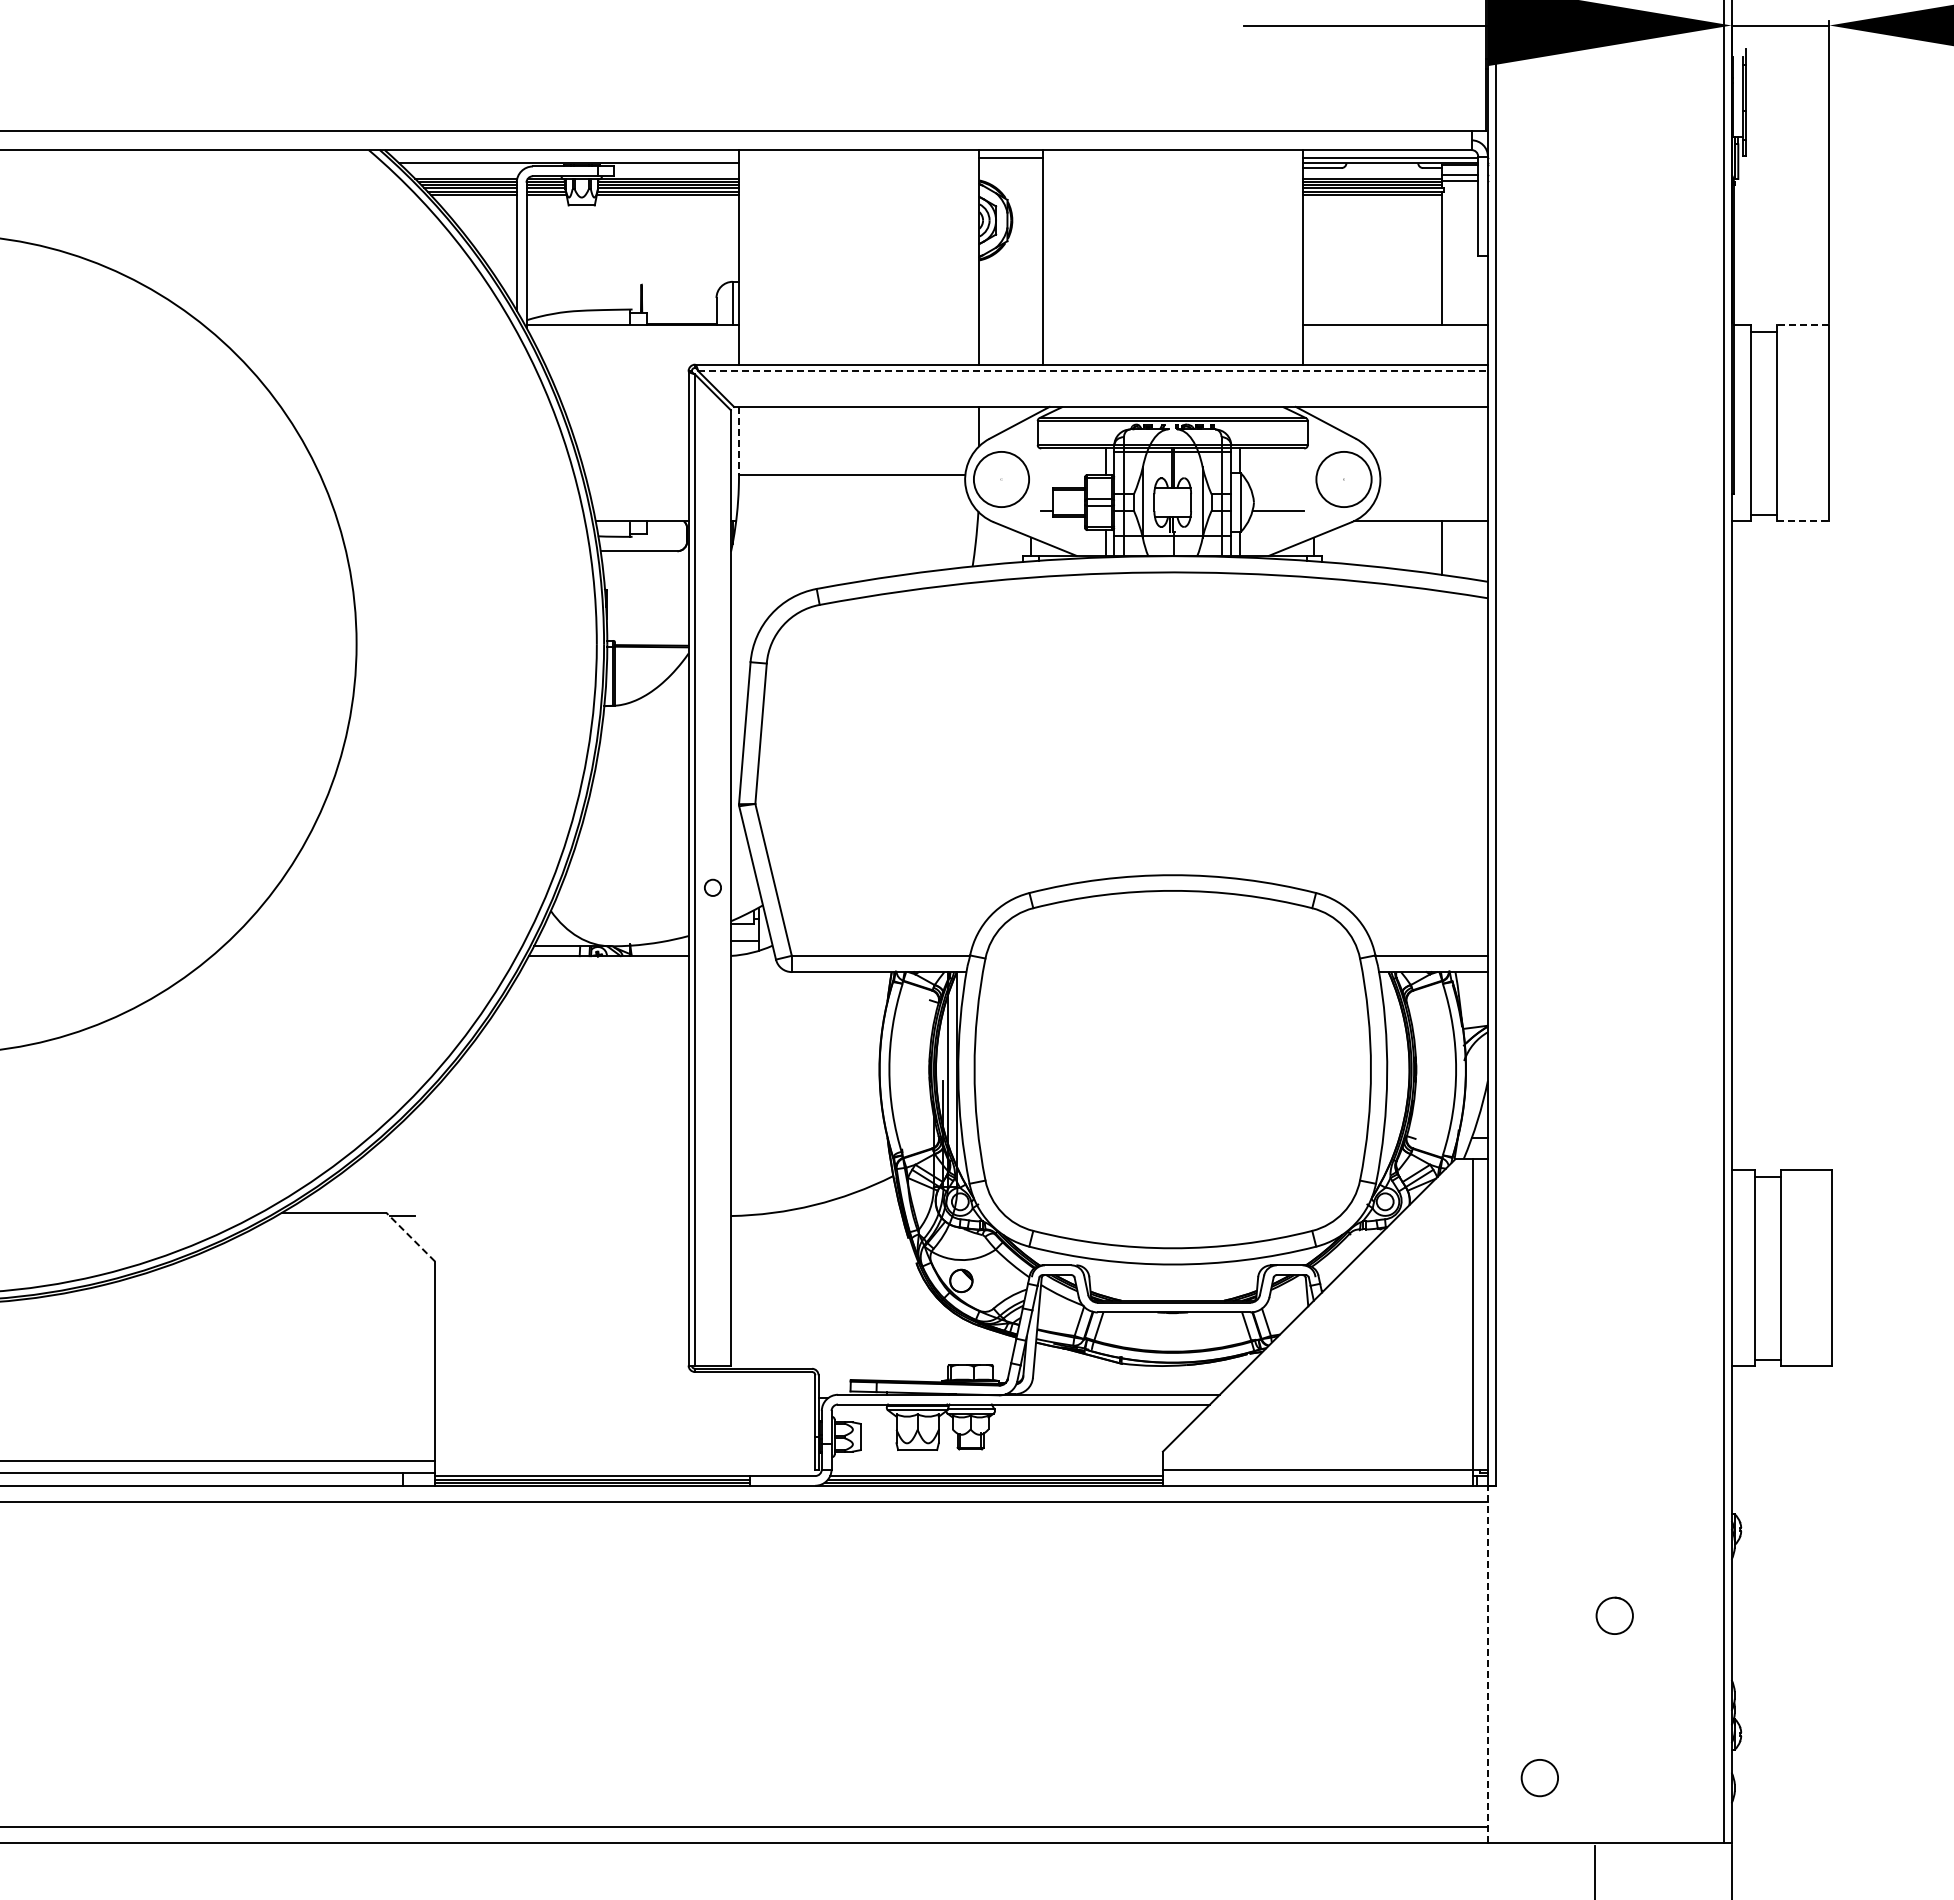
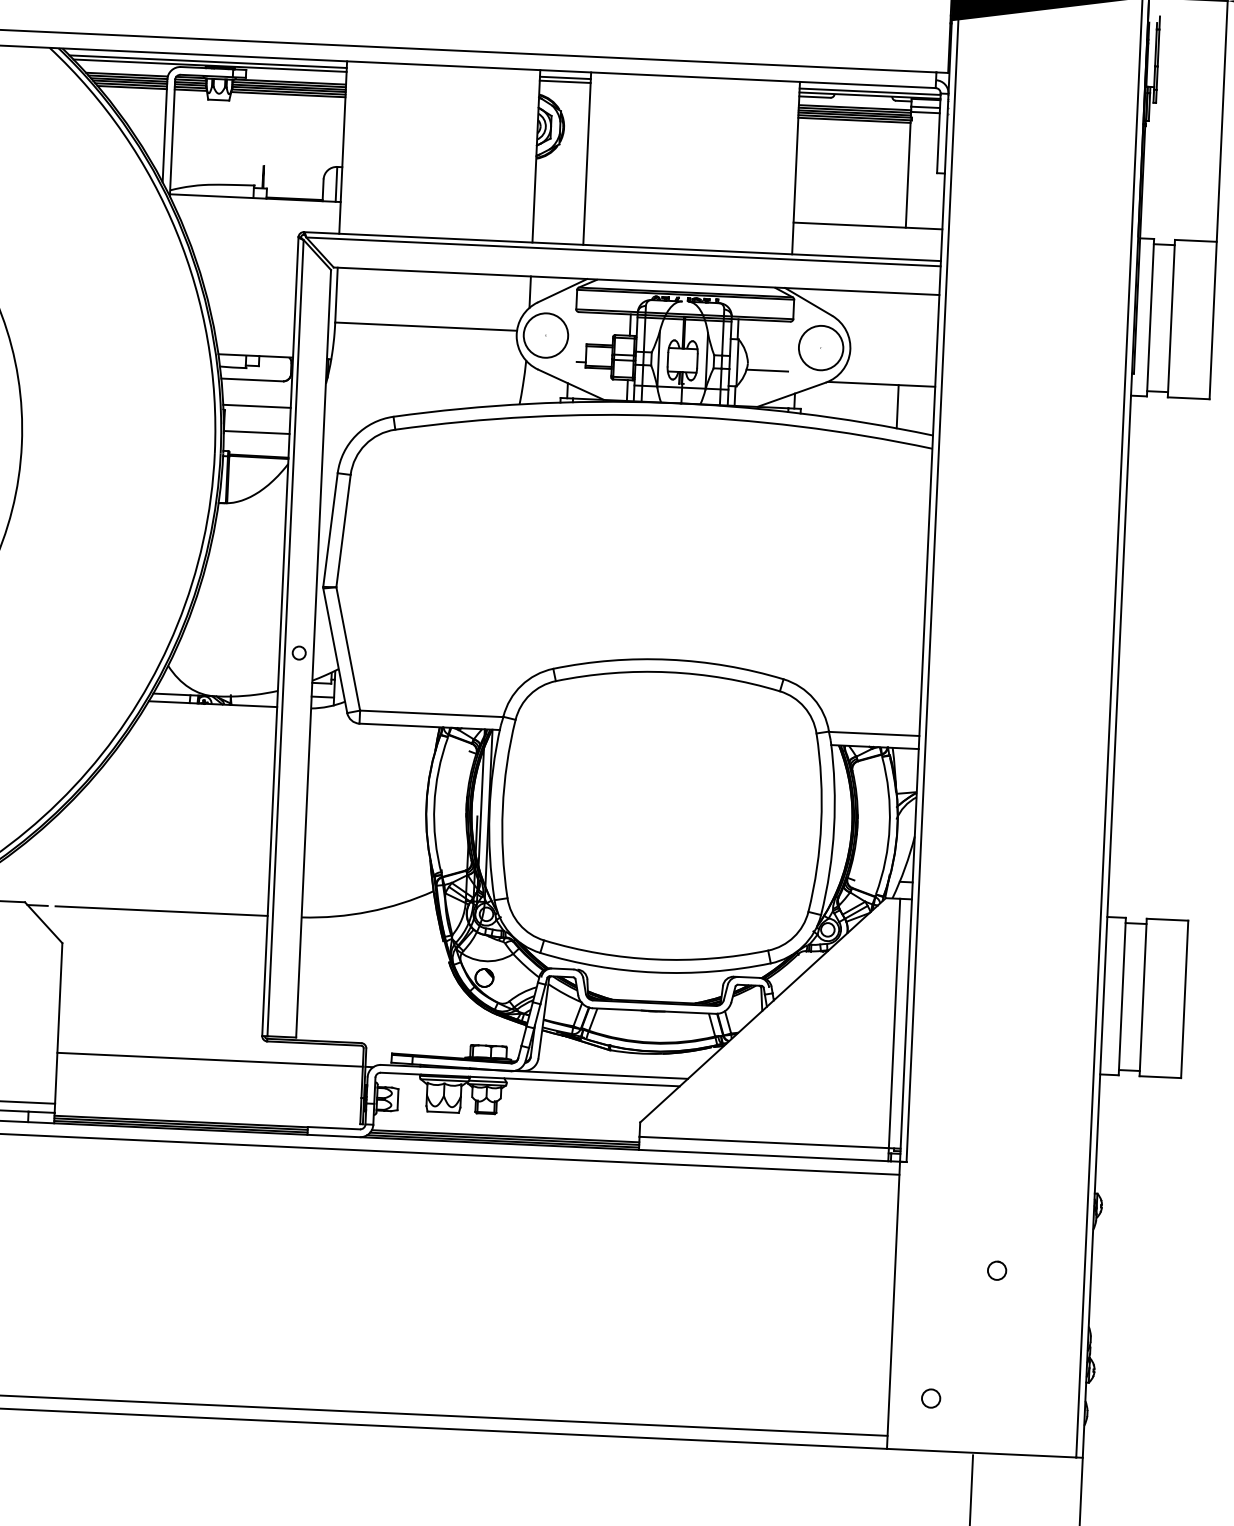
line: (566, 158) -> (208, 61), added
line: (1010, 163) -> (564, 82), added
line: (1803, 325) -> (1195, 241), dashed -> solid
line: (1093, 371) -> (623, 252), dashed -> solid
line: (739, 441) -> (336, 295), dashed -> solid
line: (1803, 521) -> (1188, 398), dashed -> solid
line: (646, 583) -> (256, 406), added
line: (647, 616) -> (256, 432), added
line: (556, 1216) -> (161, 911), added
line: (410, 1236) -> (43, 922), dashed -> solid
line: (625, 1398) -> (210, 1060), added
circle: (1614, 1615) -> (996, 1270), size x0.62
line: (1487, 1664) -> (893, 1305), dashed -> solid
circle: (1539, 1778) -> (930, 1398), size x0.62

